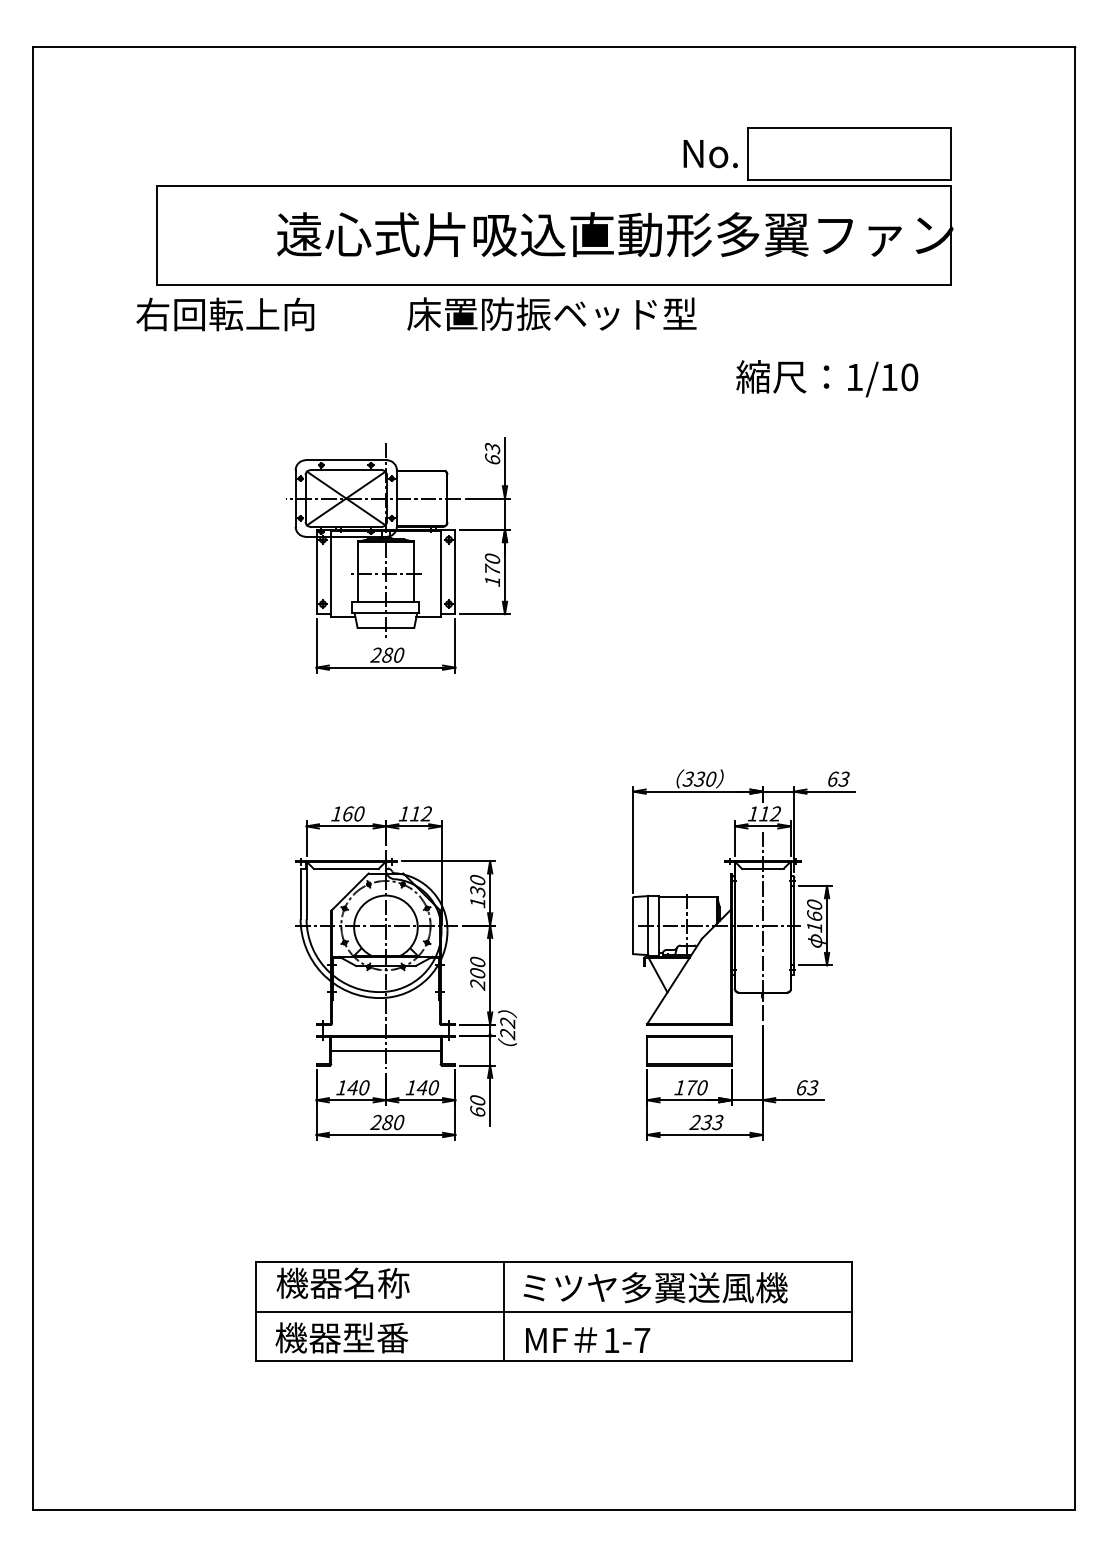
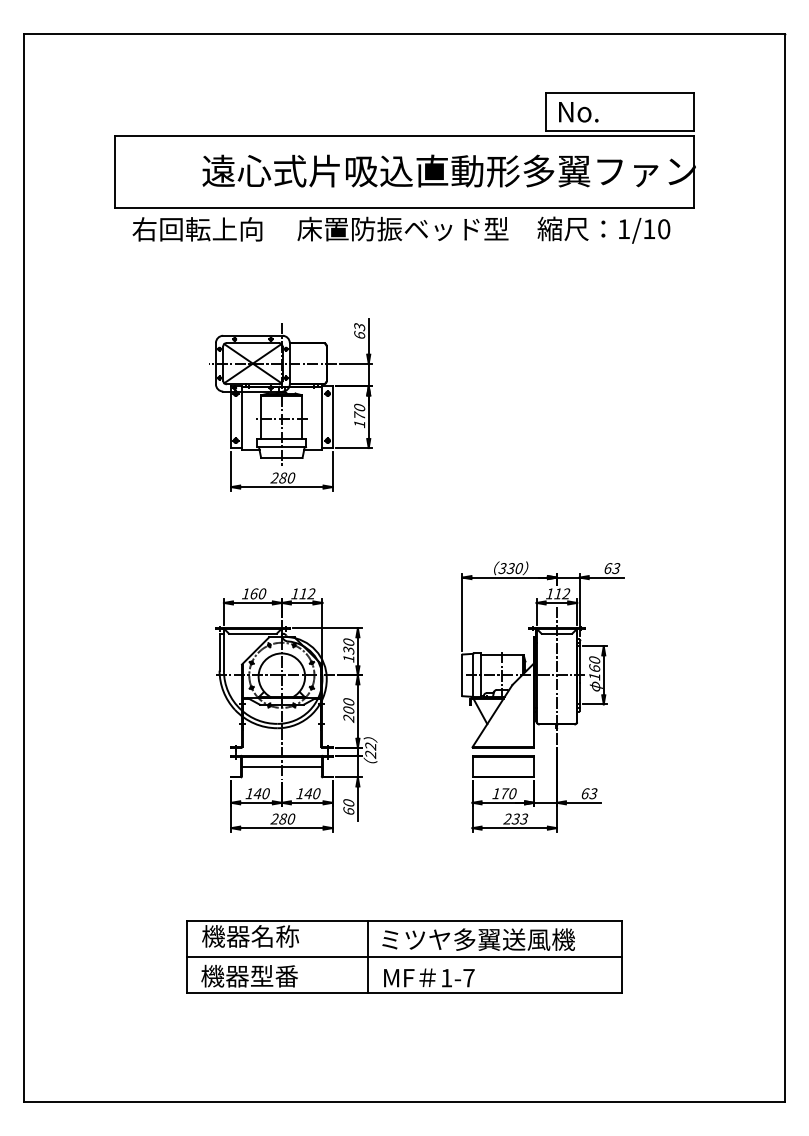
text: (710, 154) -> (578, 112), moved
text: (225, 314) -> (197, 229), moved
text: (827, 378) -> (604, 230), moved

